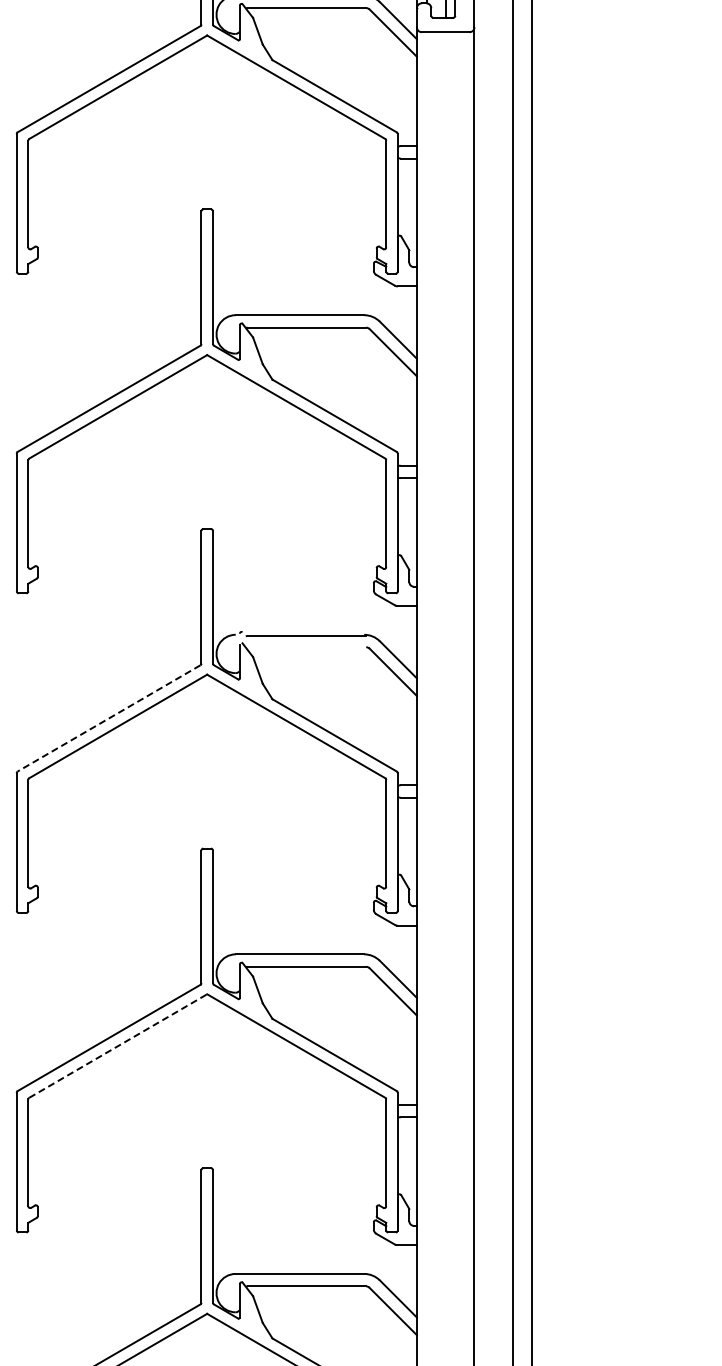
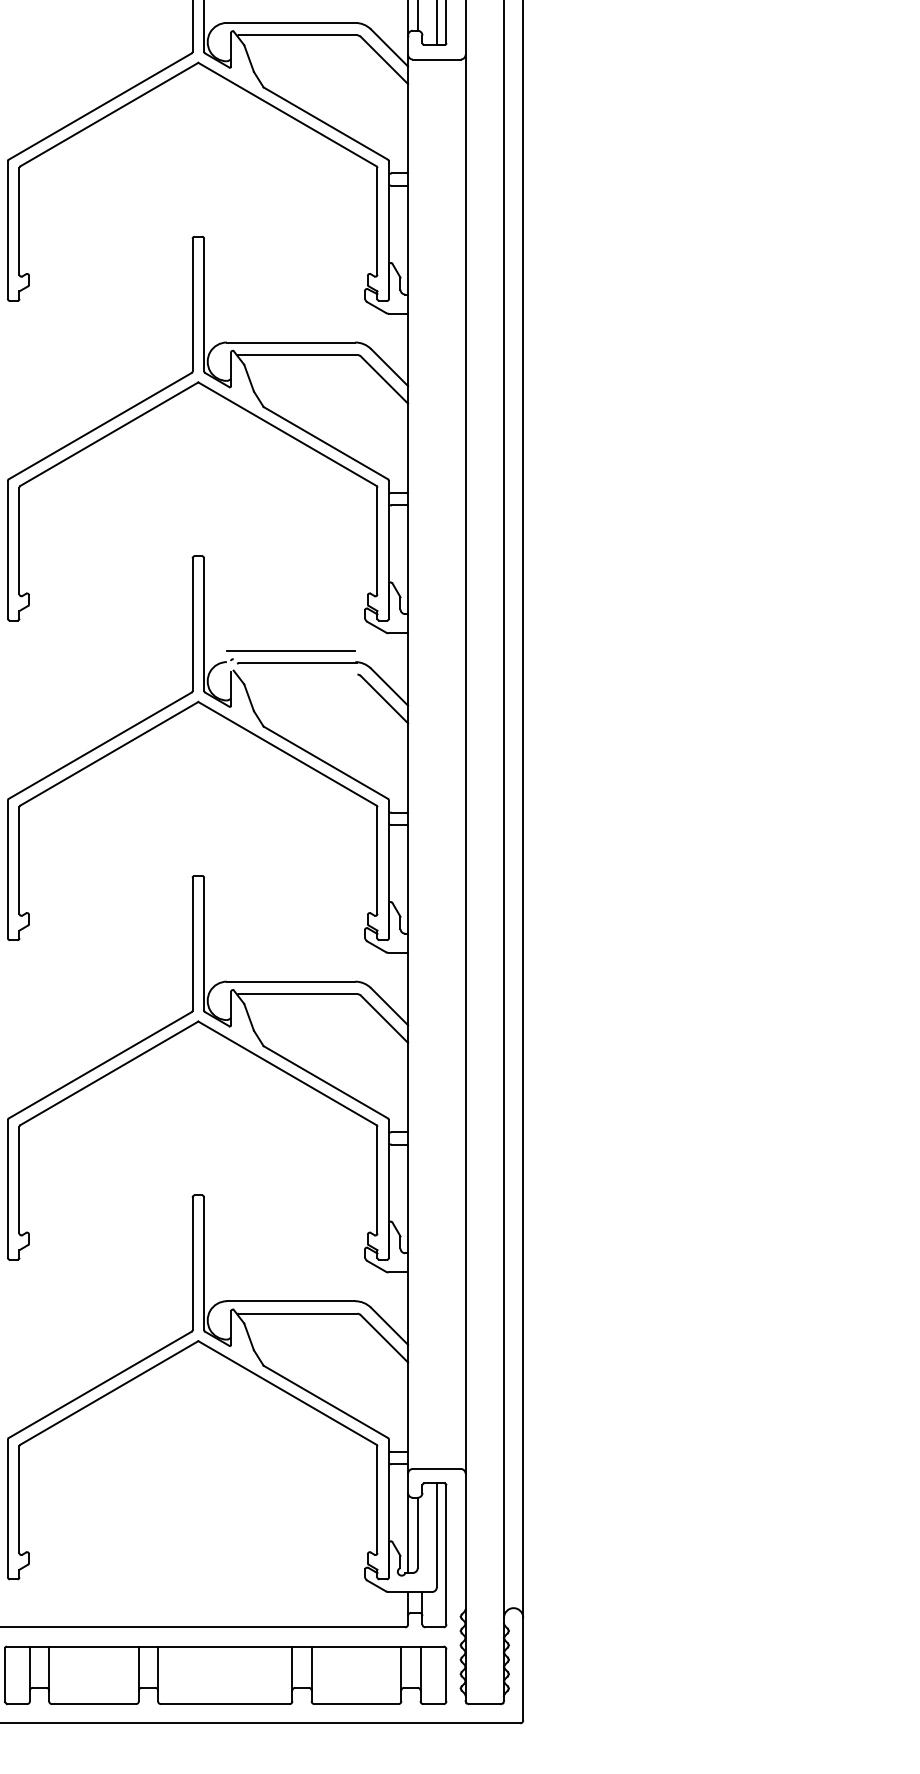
line: (299, 623) -> (290, 650), added
line: (109, 718) -> (100, 745), dashed -> solid
line: (118, 1046) -> (109, 1073), dashed -> solid

